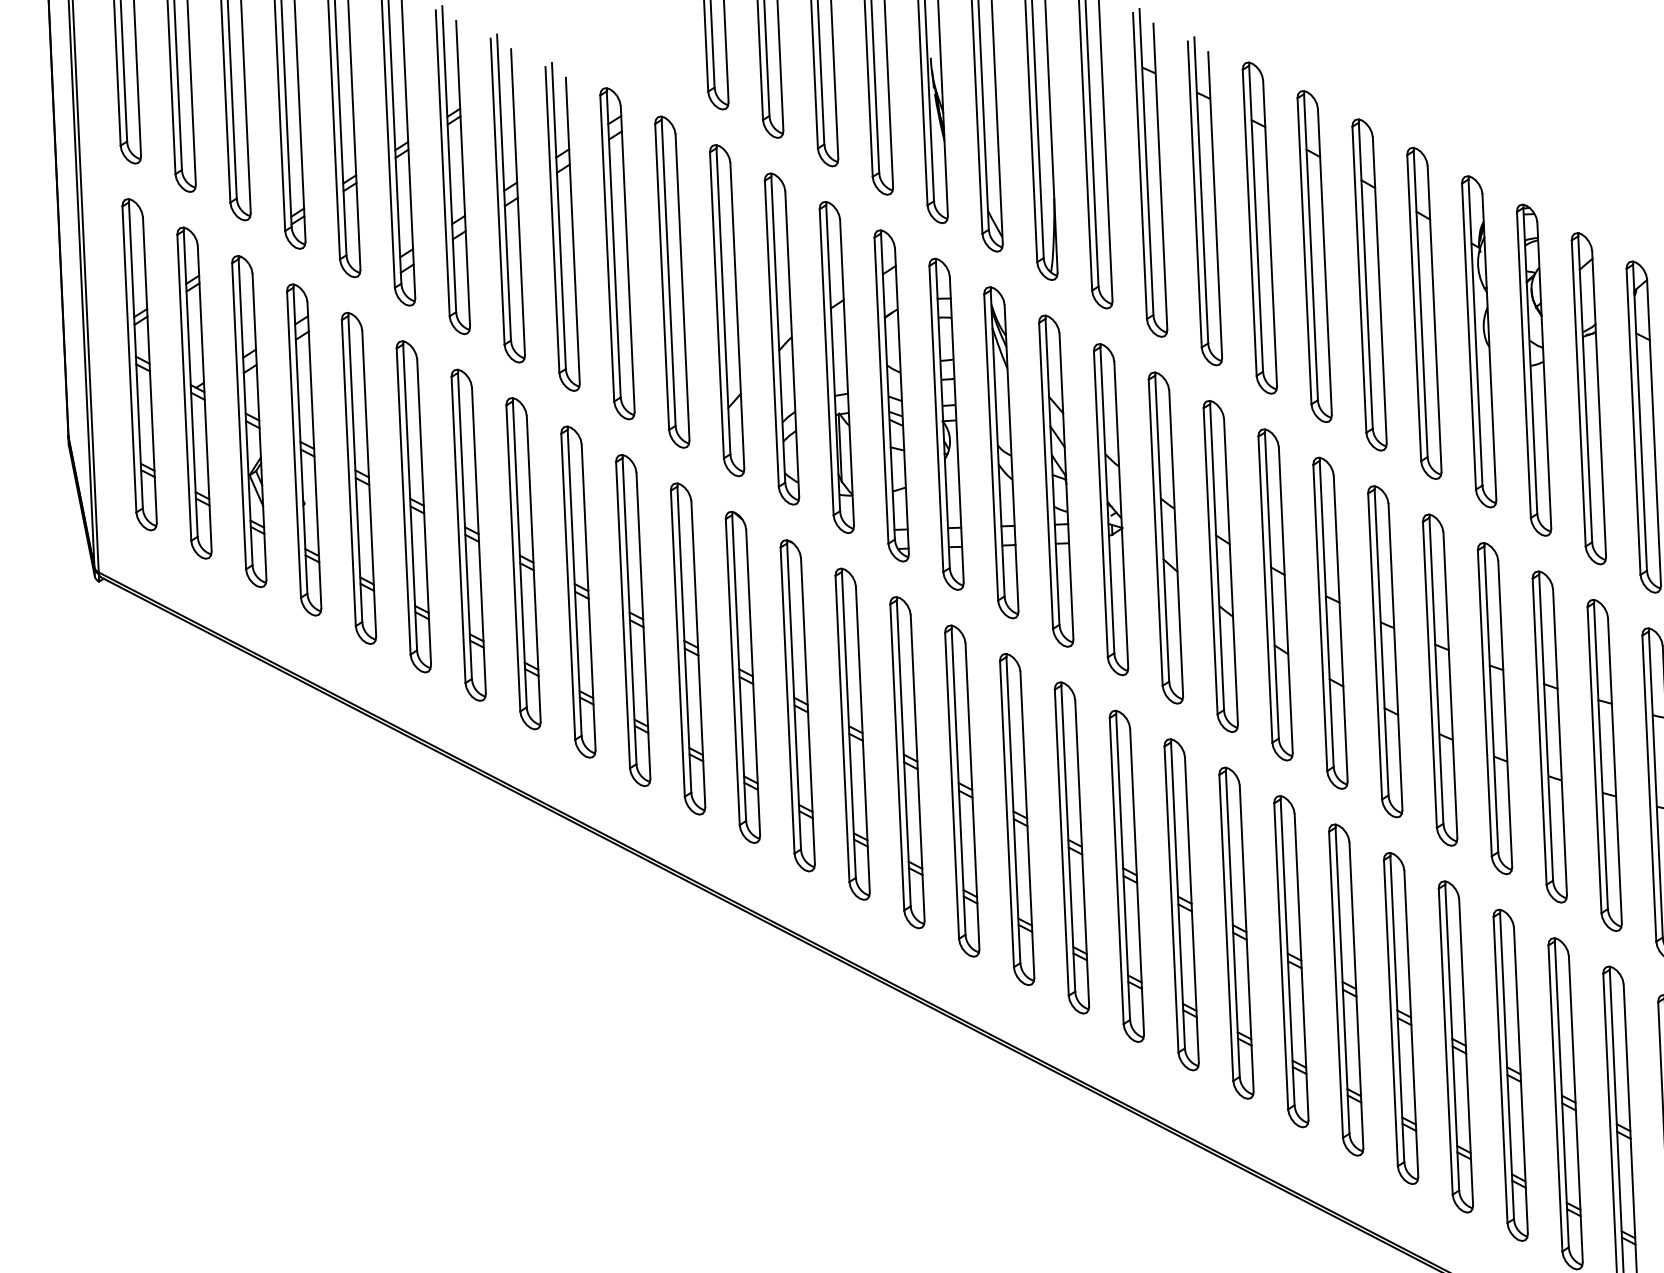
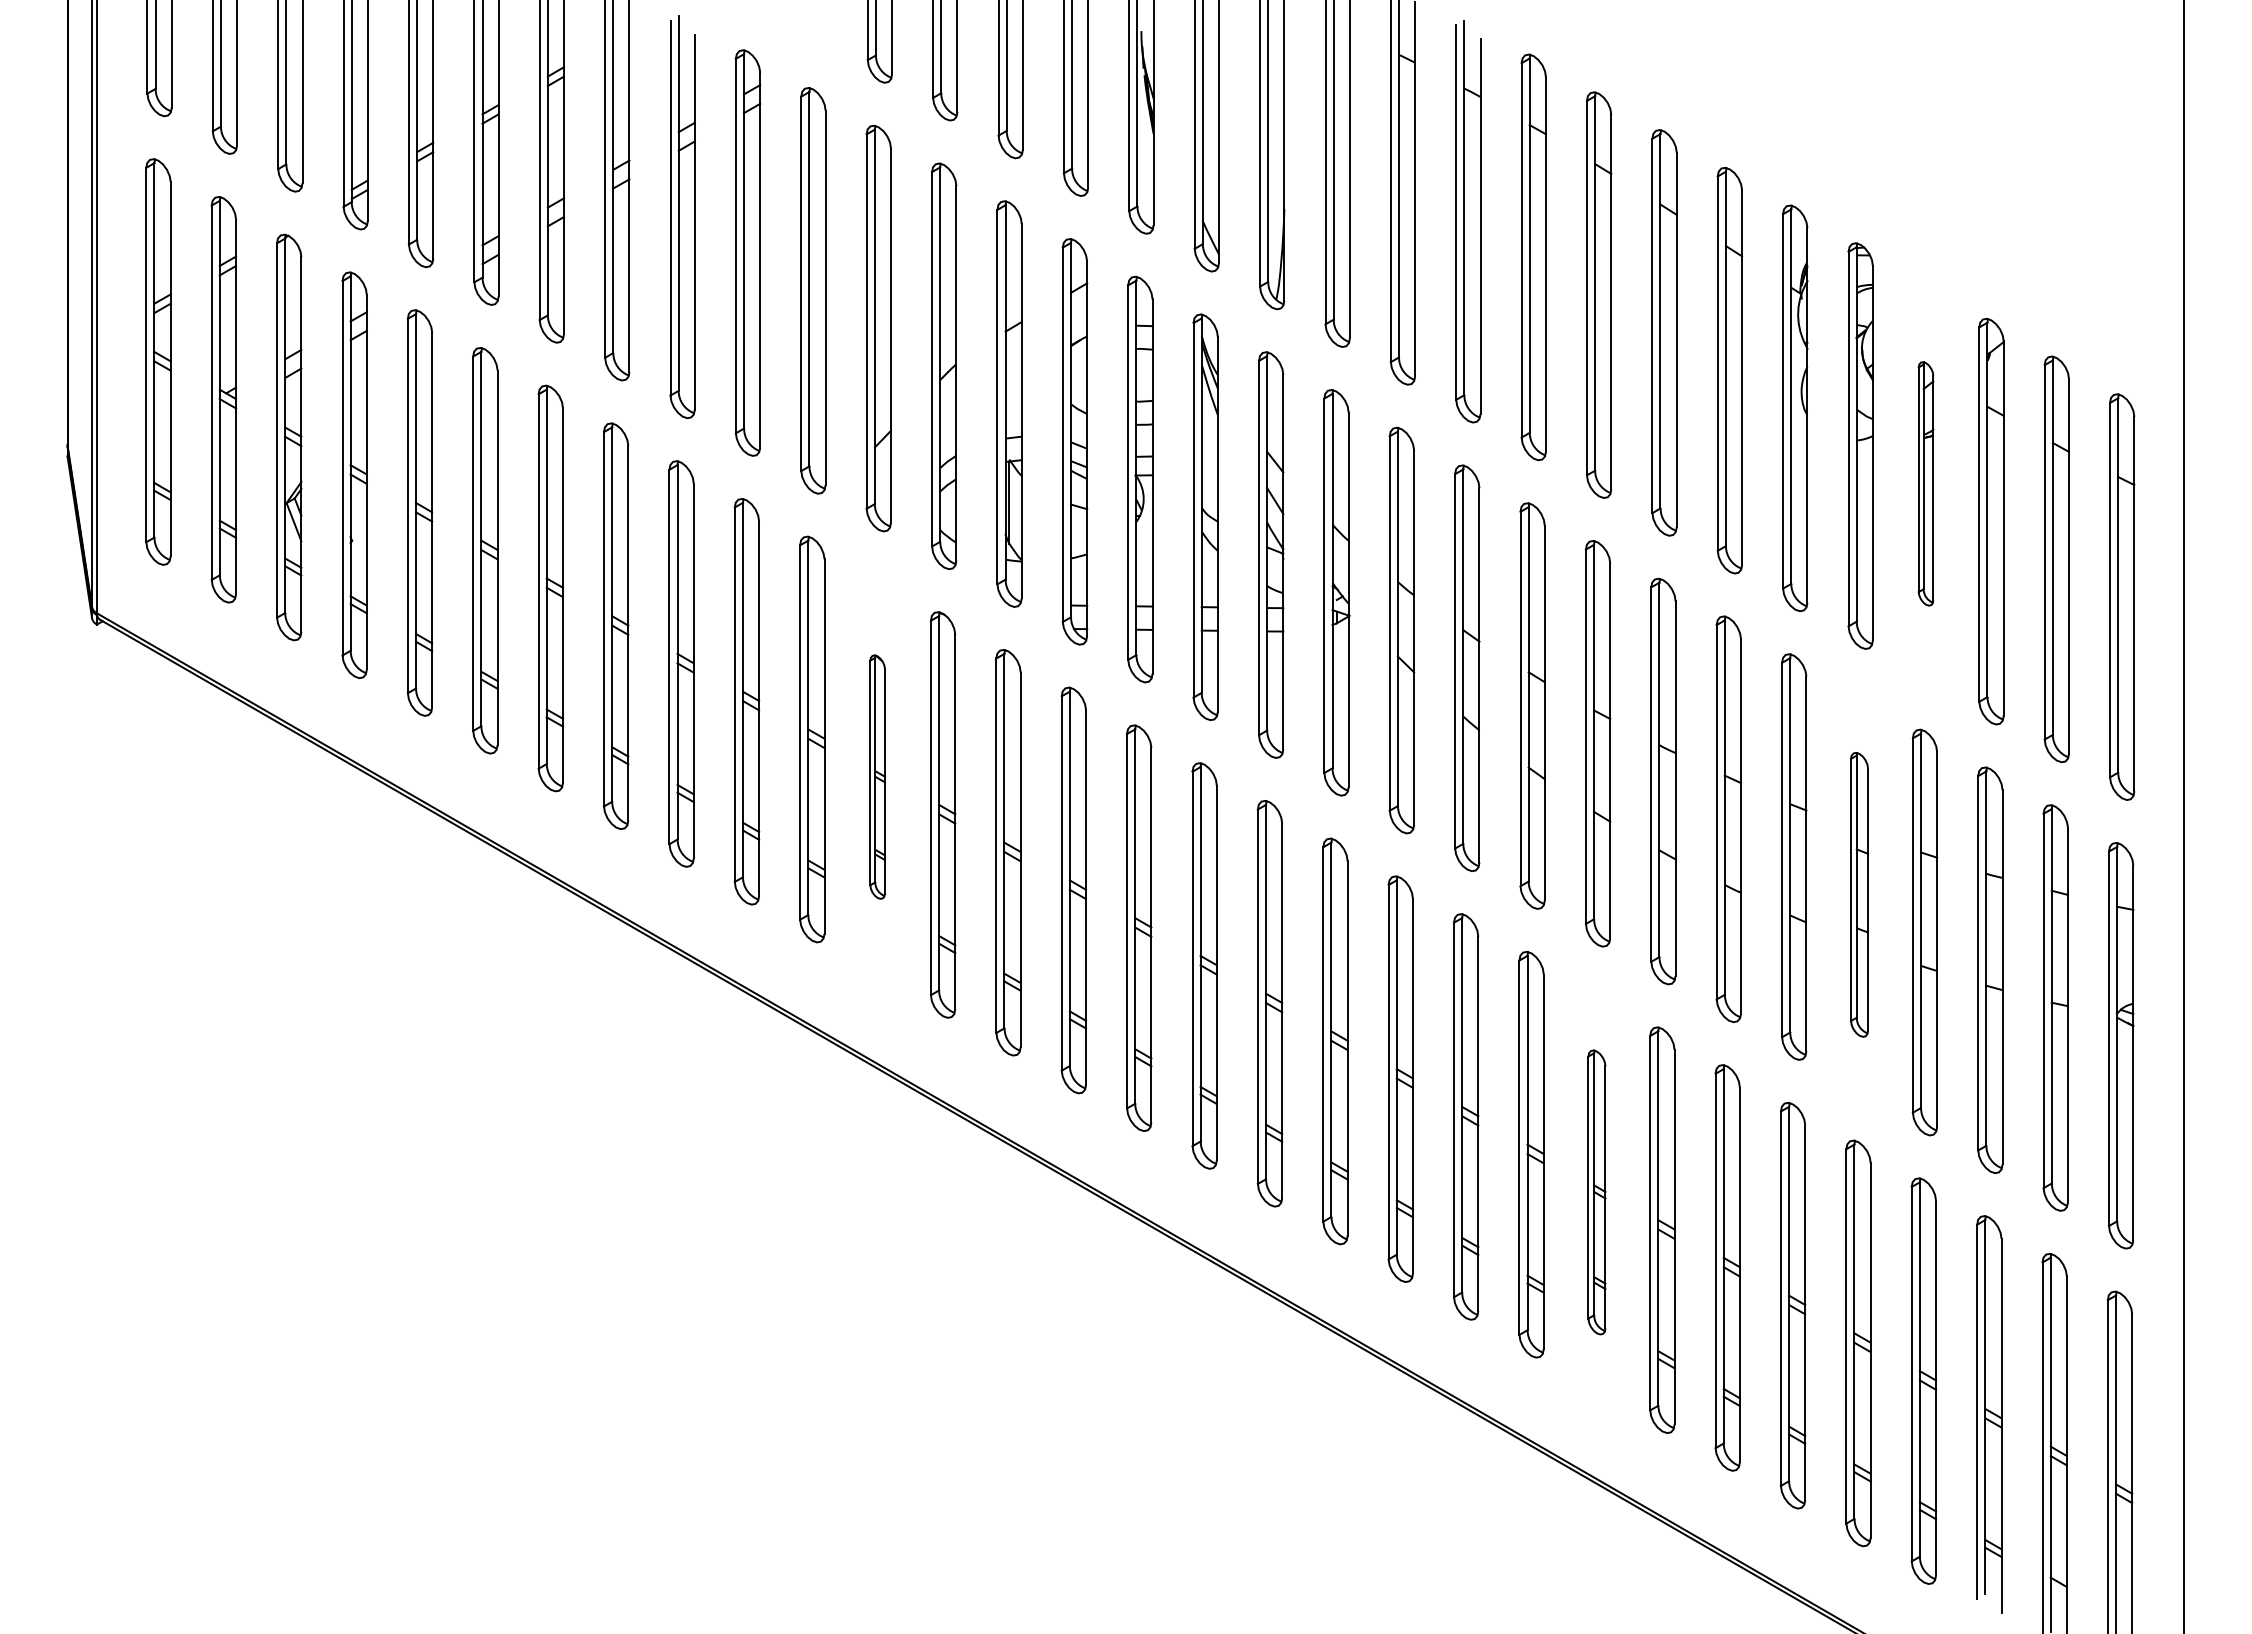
part: (1588, 398) -> (1925, 483), size x0.6
part: (742, 676) -> (877, 776), size x0.6
part: (1549, 736) -> (1859, 894), size x0.7
part: (1345, 990) -> (1596, 1192), size x0.7

